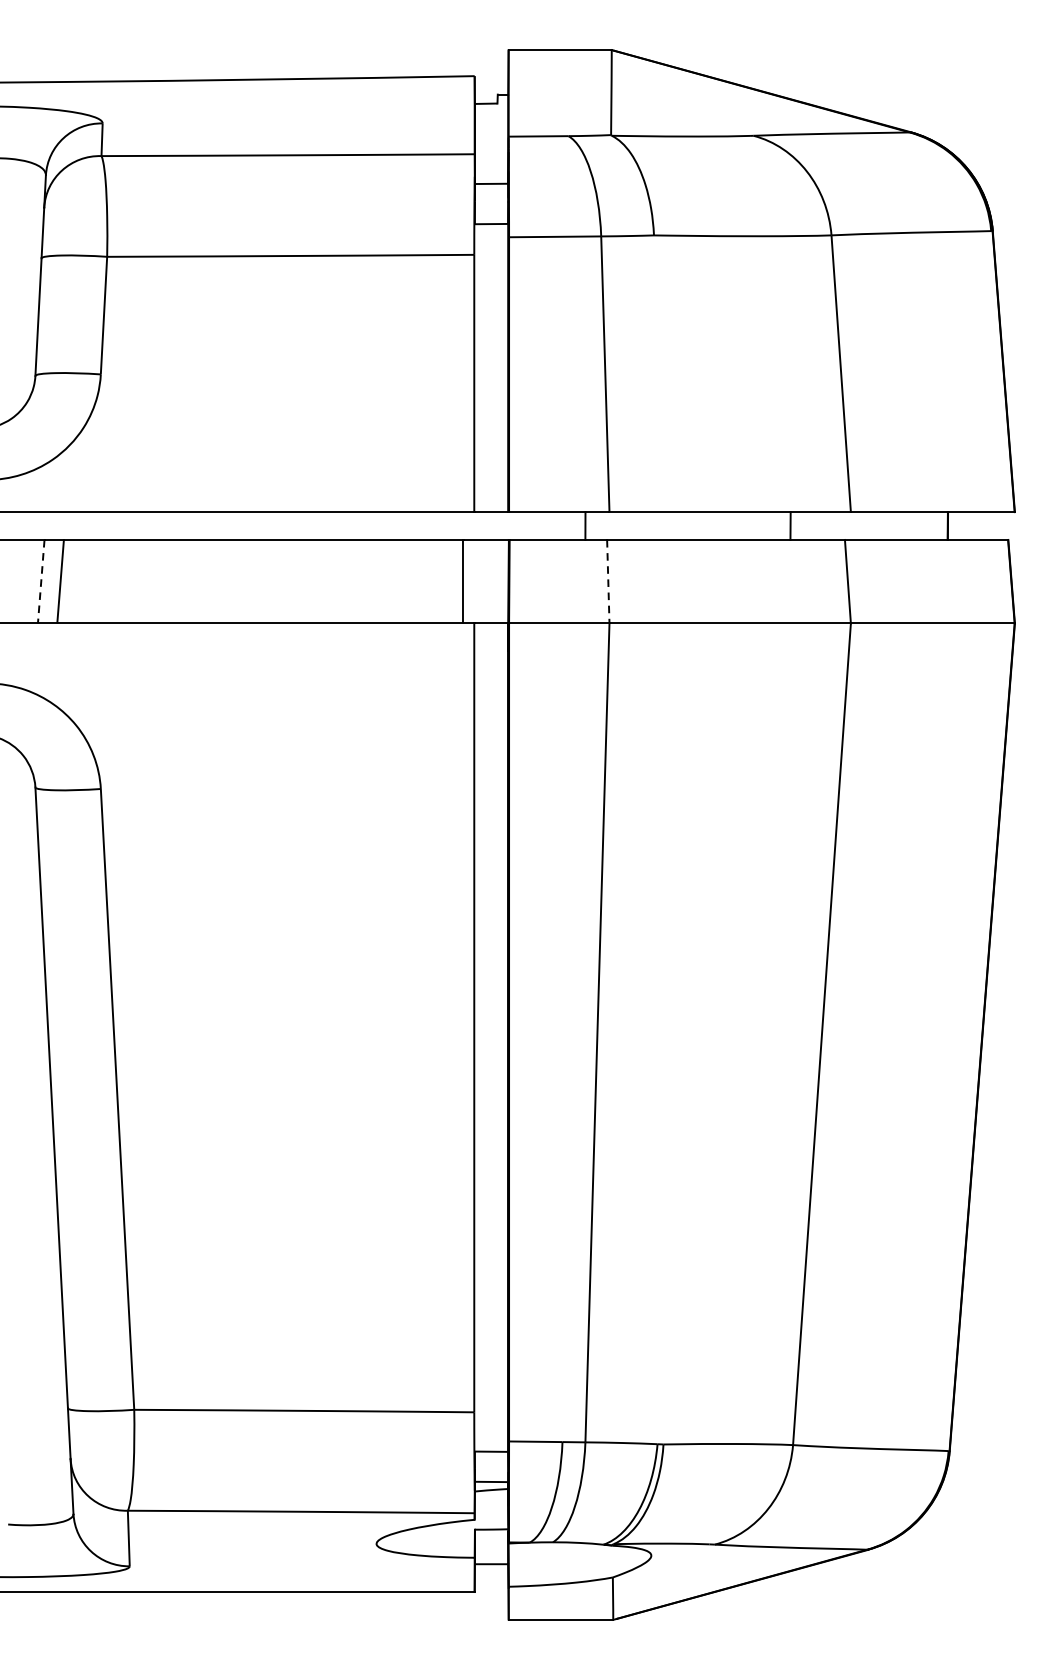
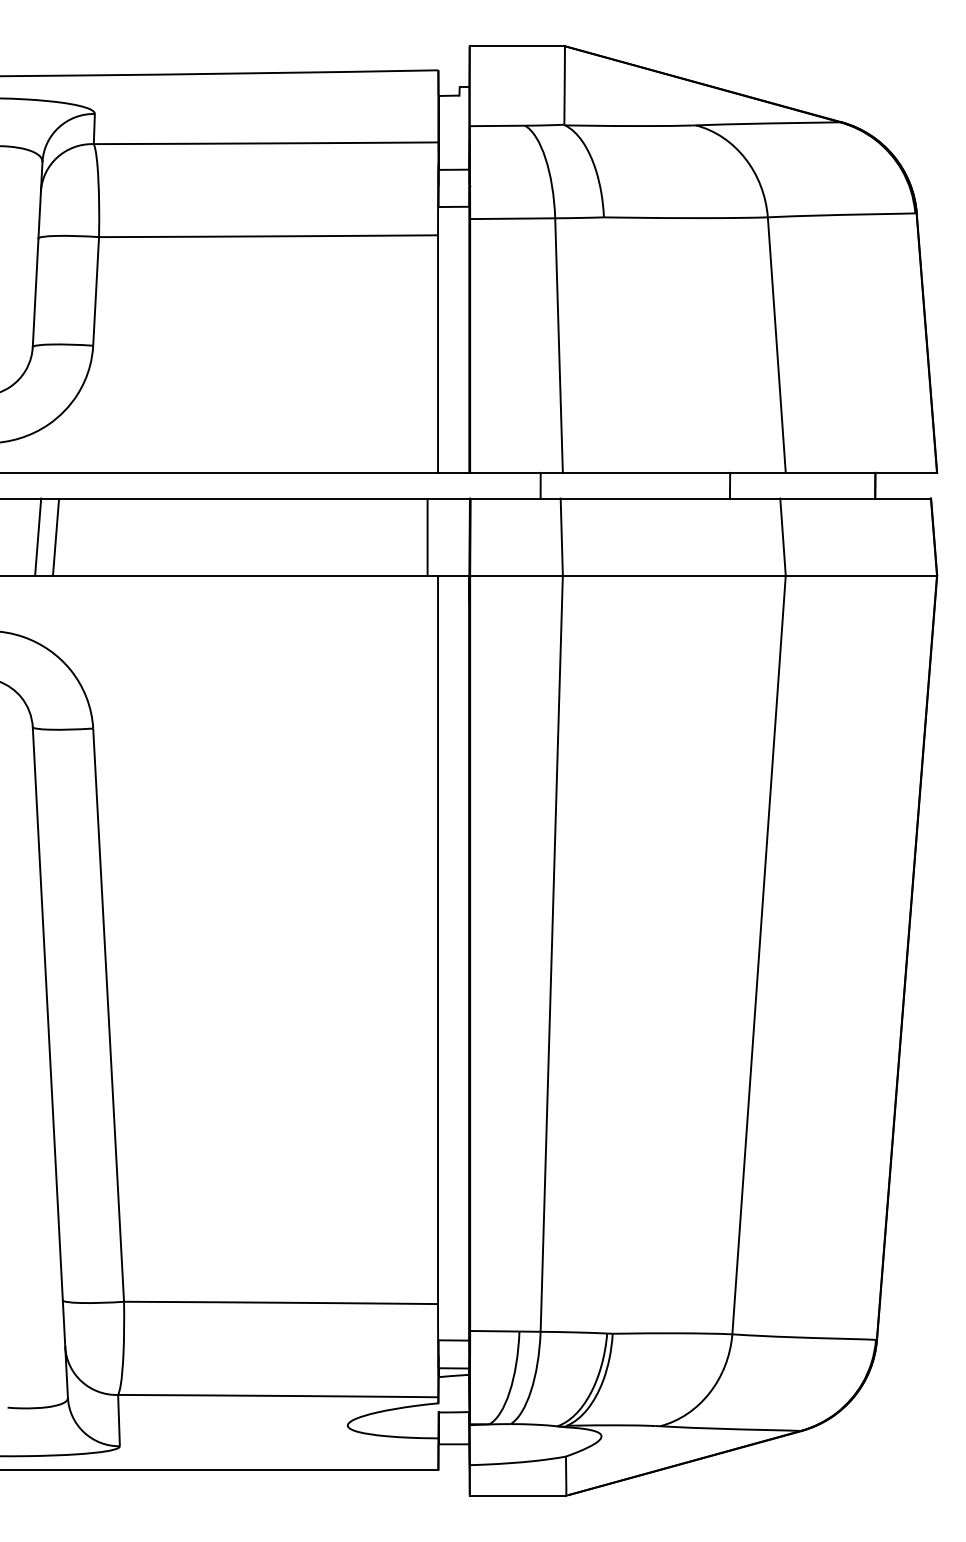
line: (41, 582) -> (38, 537), dashed -> solid
line: (608, 582) -> (561, 537), dashed -> solid

